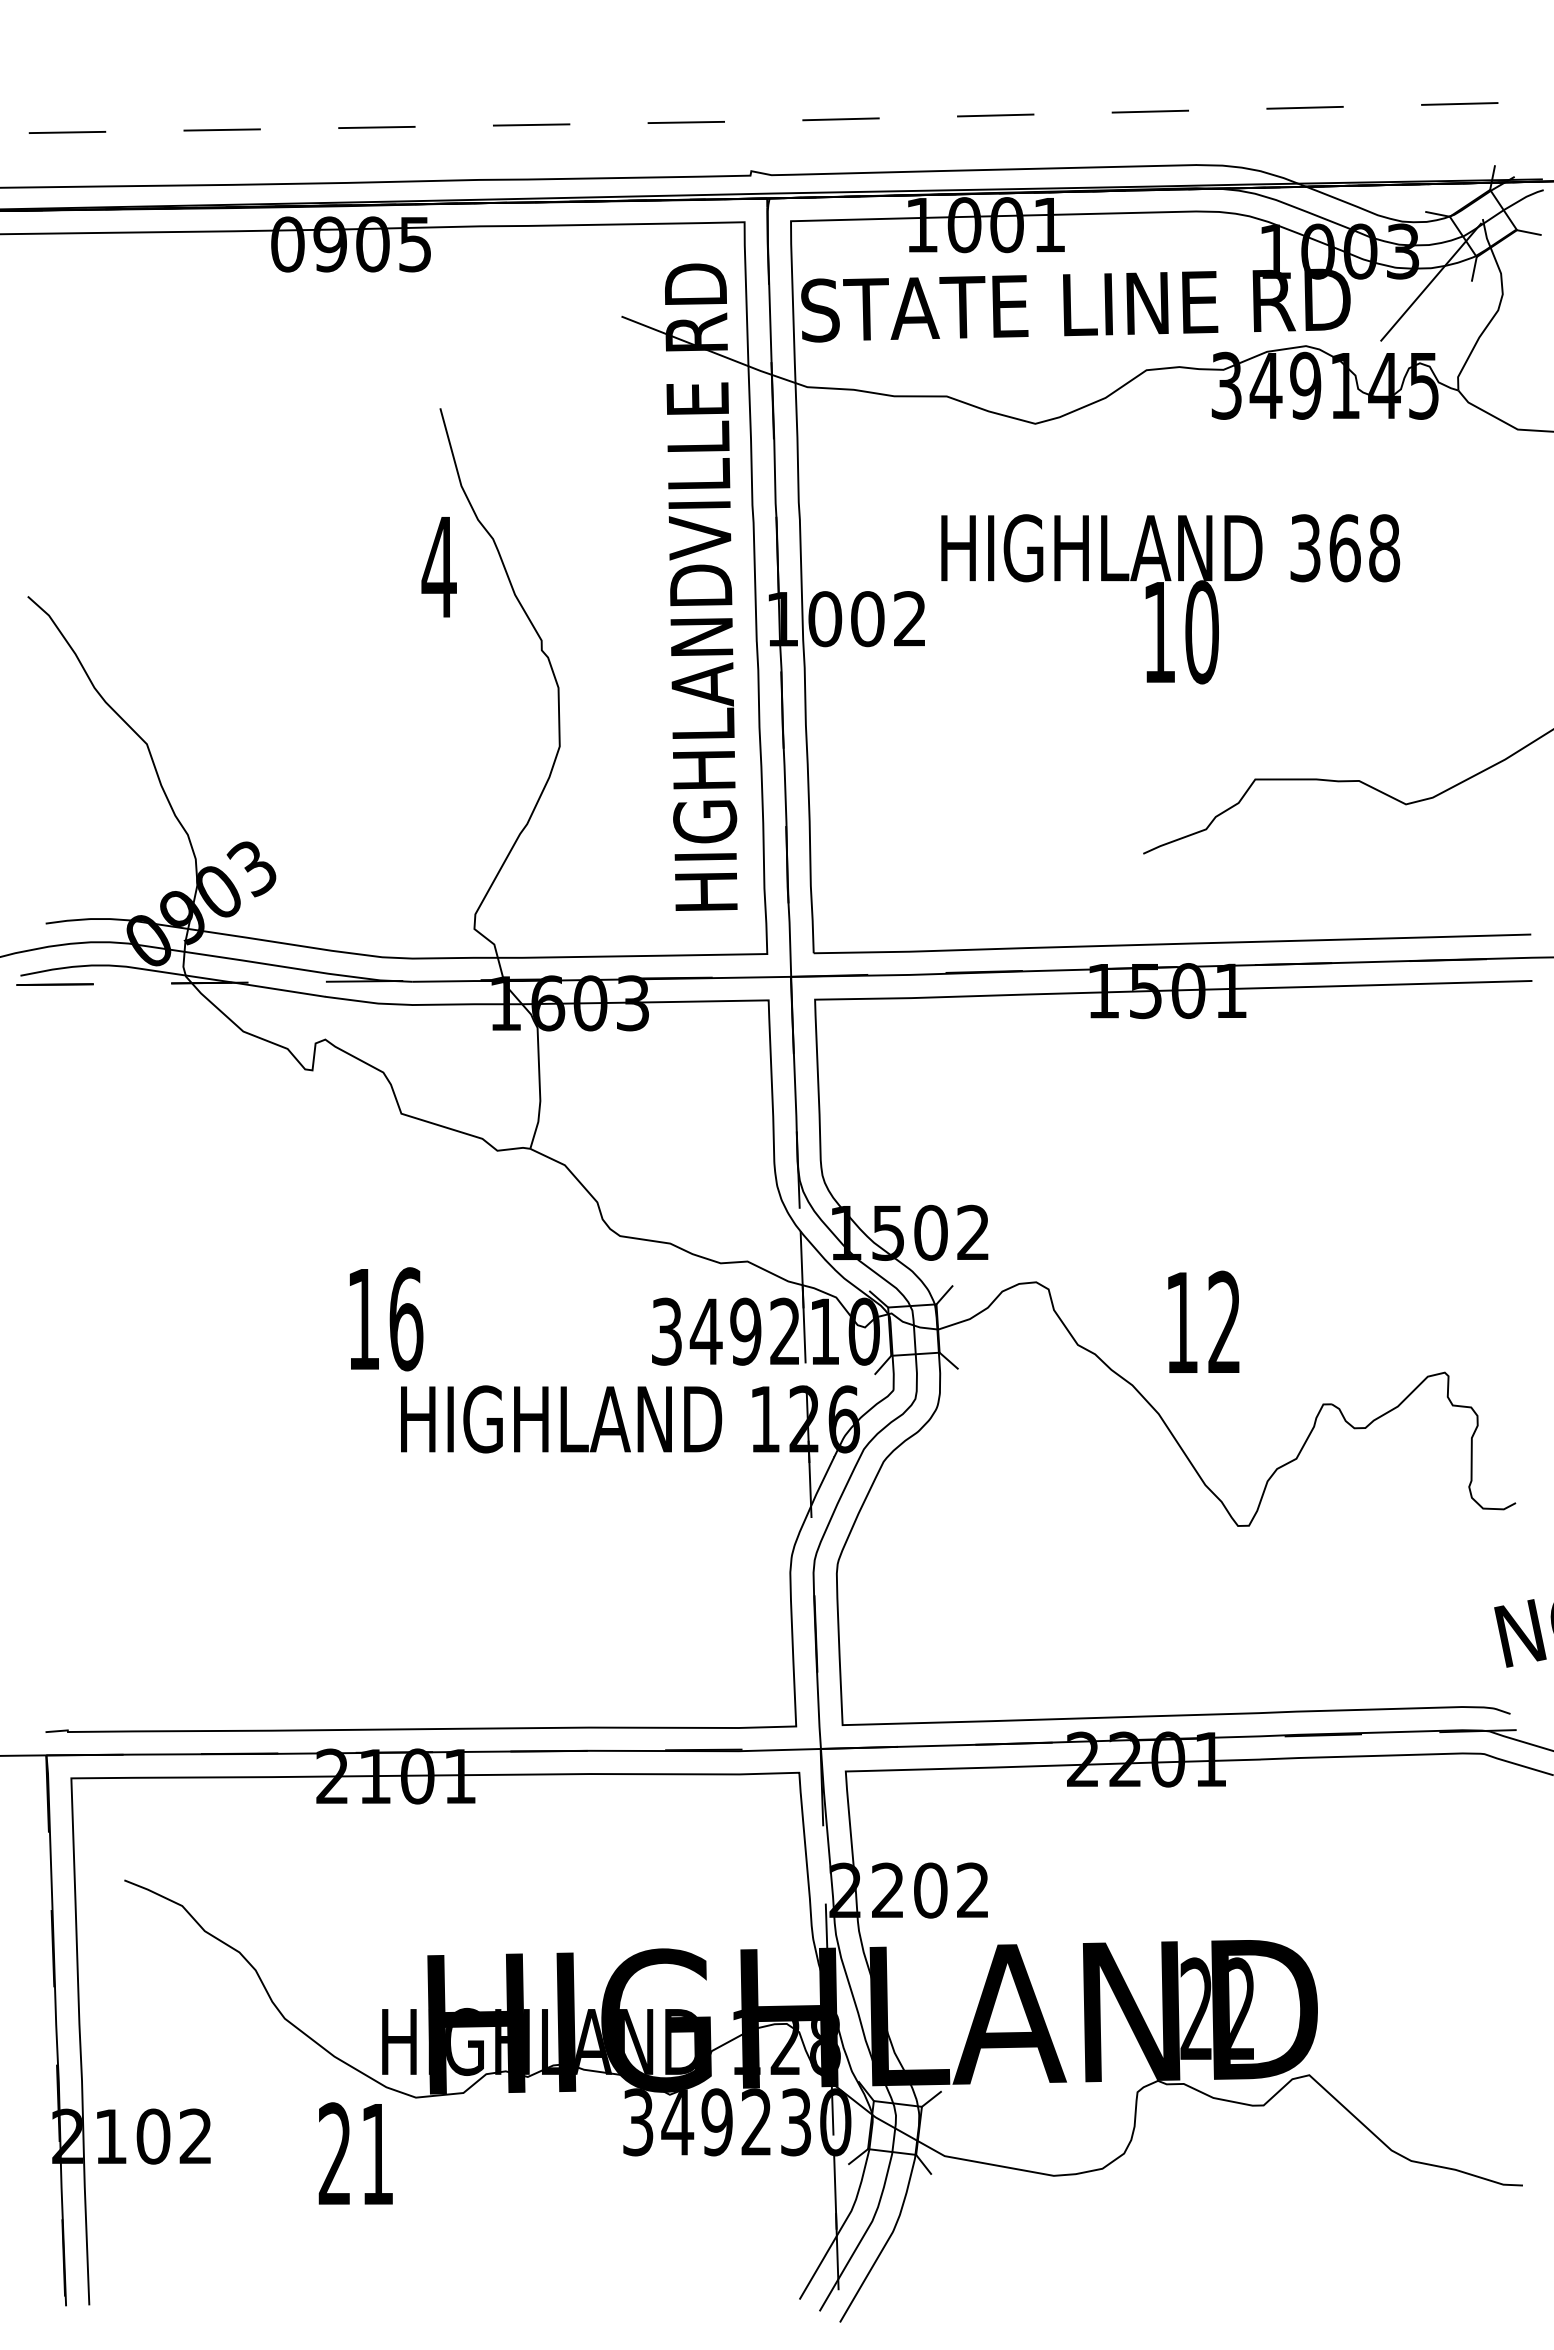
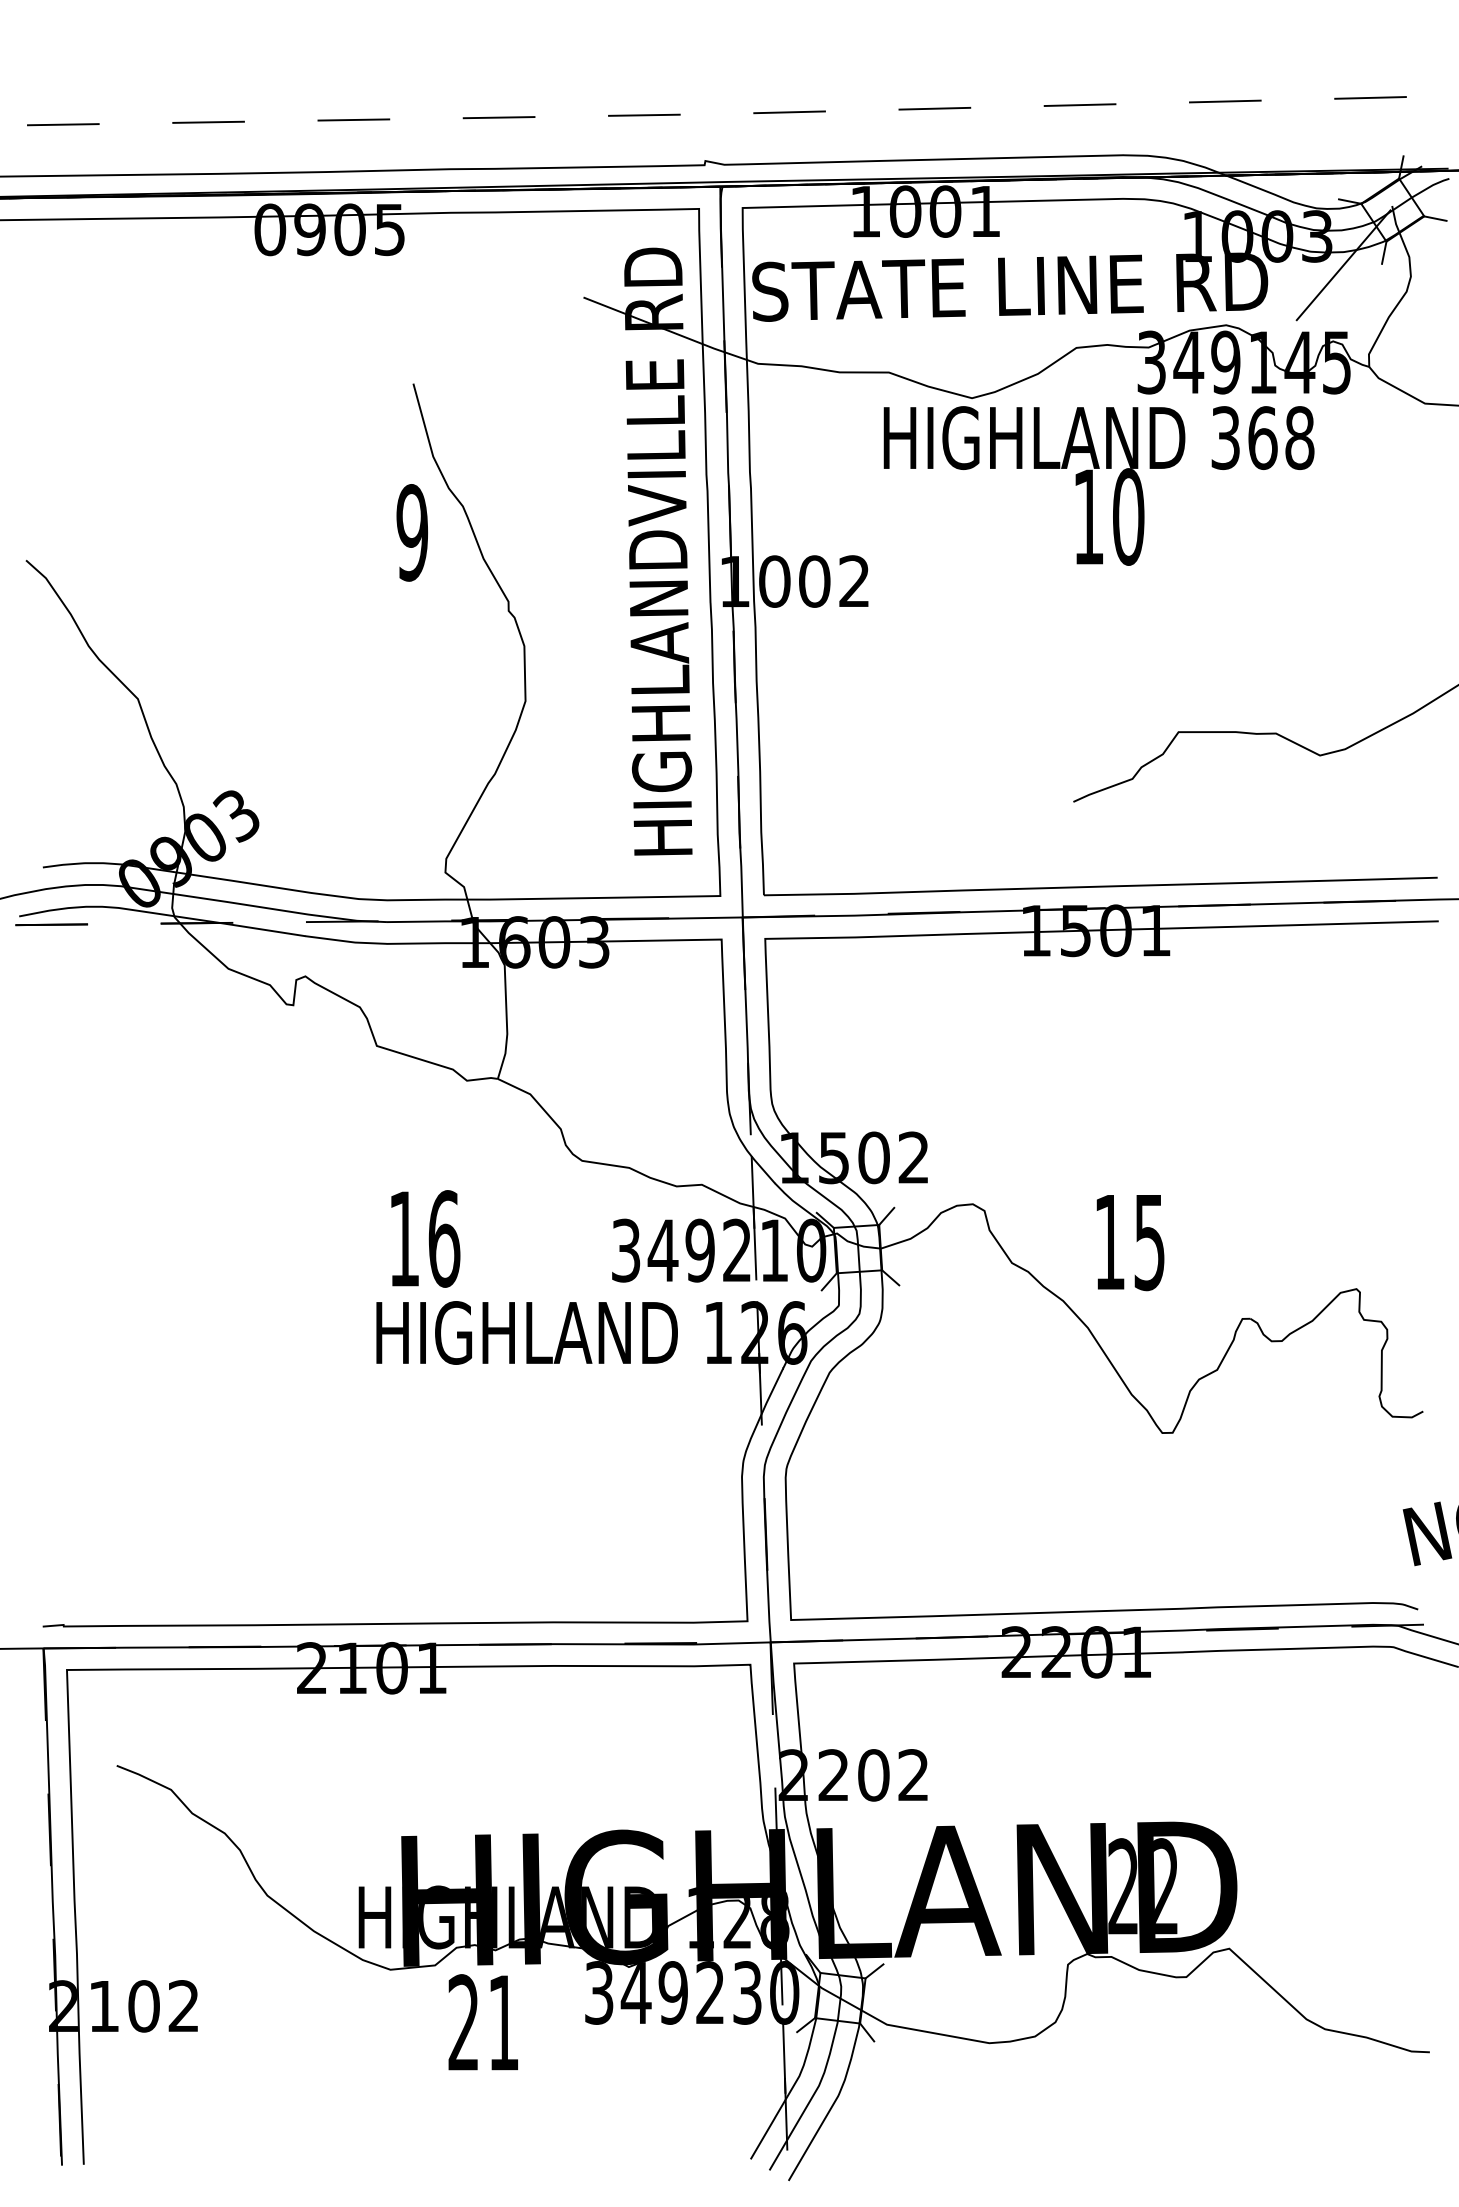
text: (438, 567) -> (411, 533), 4 -> 9
text: (1170, 599) -> (1098, 486), moved
text: (386, 1319) -> (425, 1239), moved
text: (1224, 1322) -> (1149, 1241), 12 -> 15
text: (355, 2153) -> (483, 2022), moved

